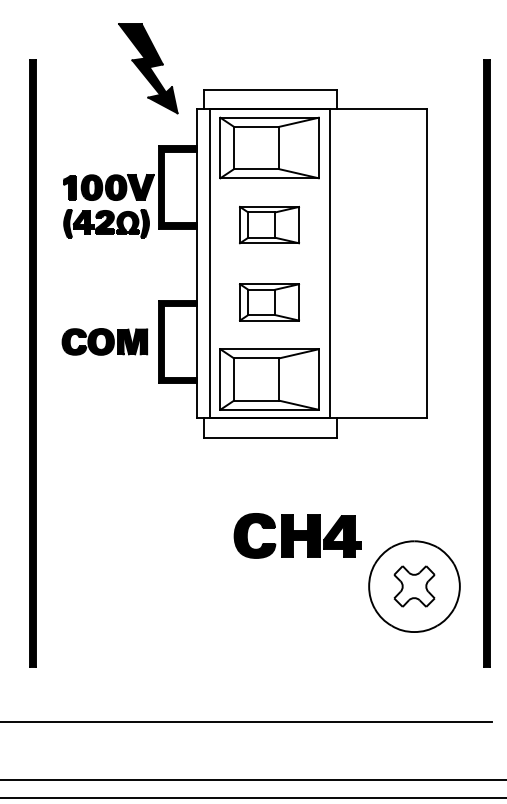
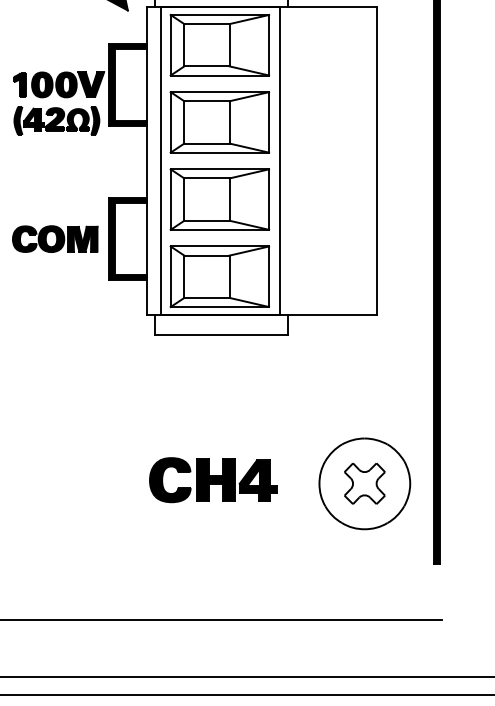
part: (269, 224) -> (219, 121), size x1.67
part: (269, 302) -> (219, 199), size x1.67
part: (297, 535) -> (212, 479), moved

